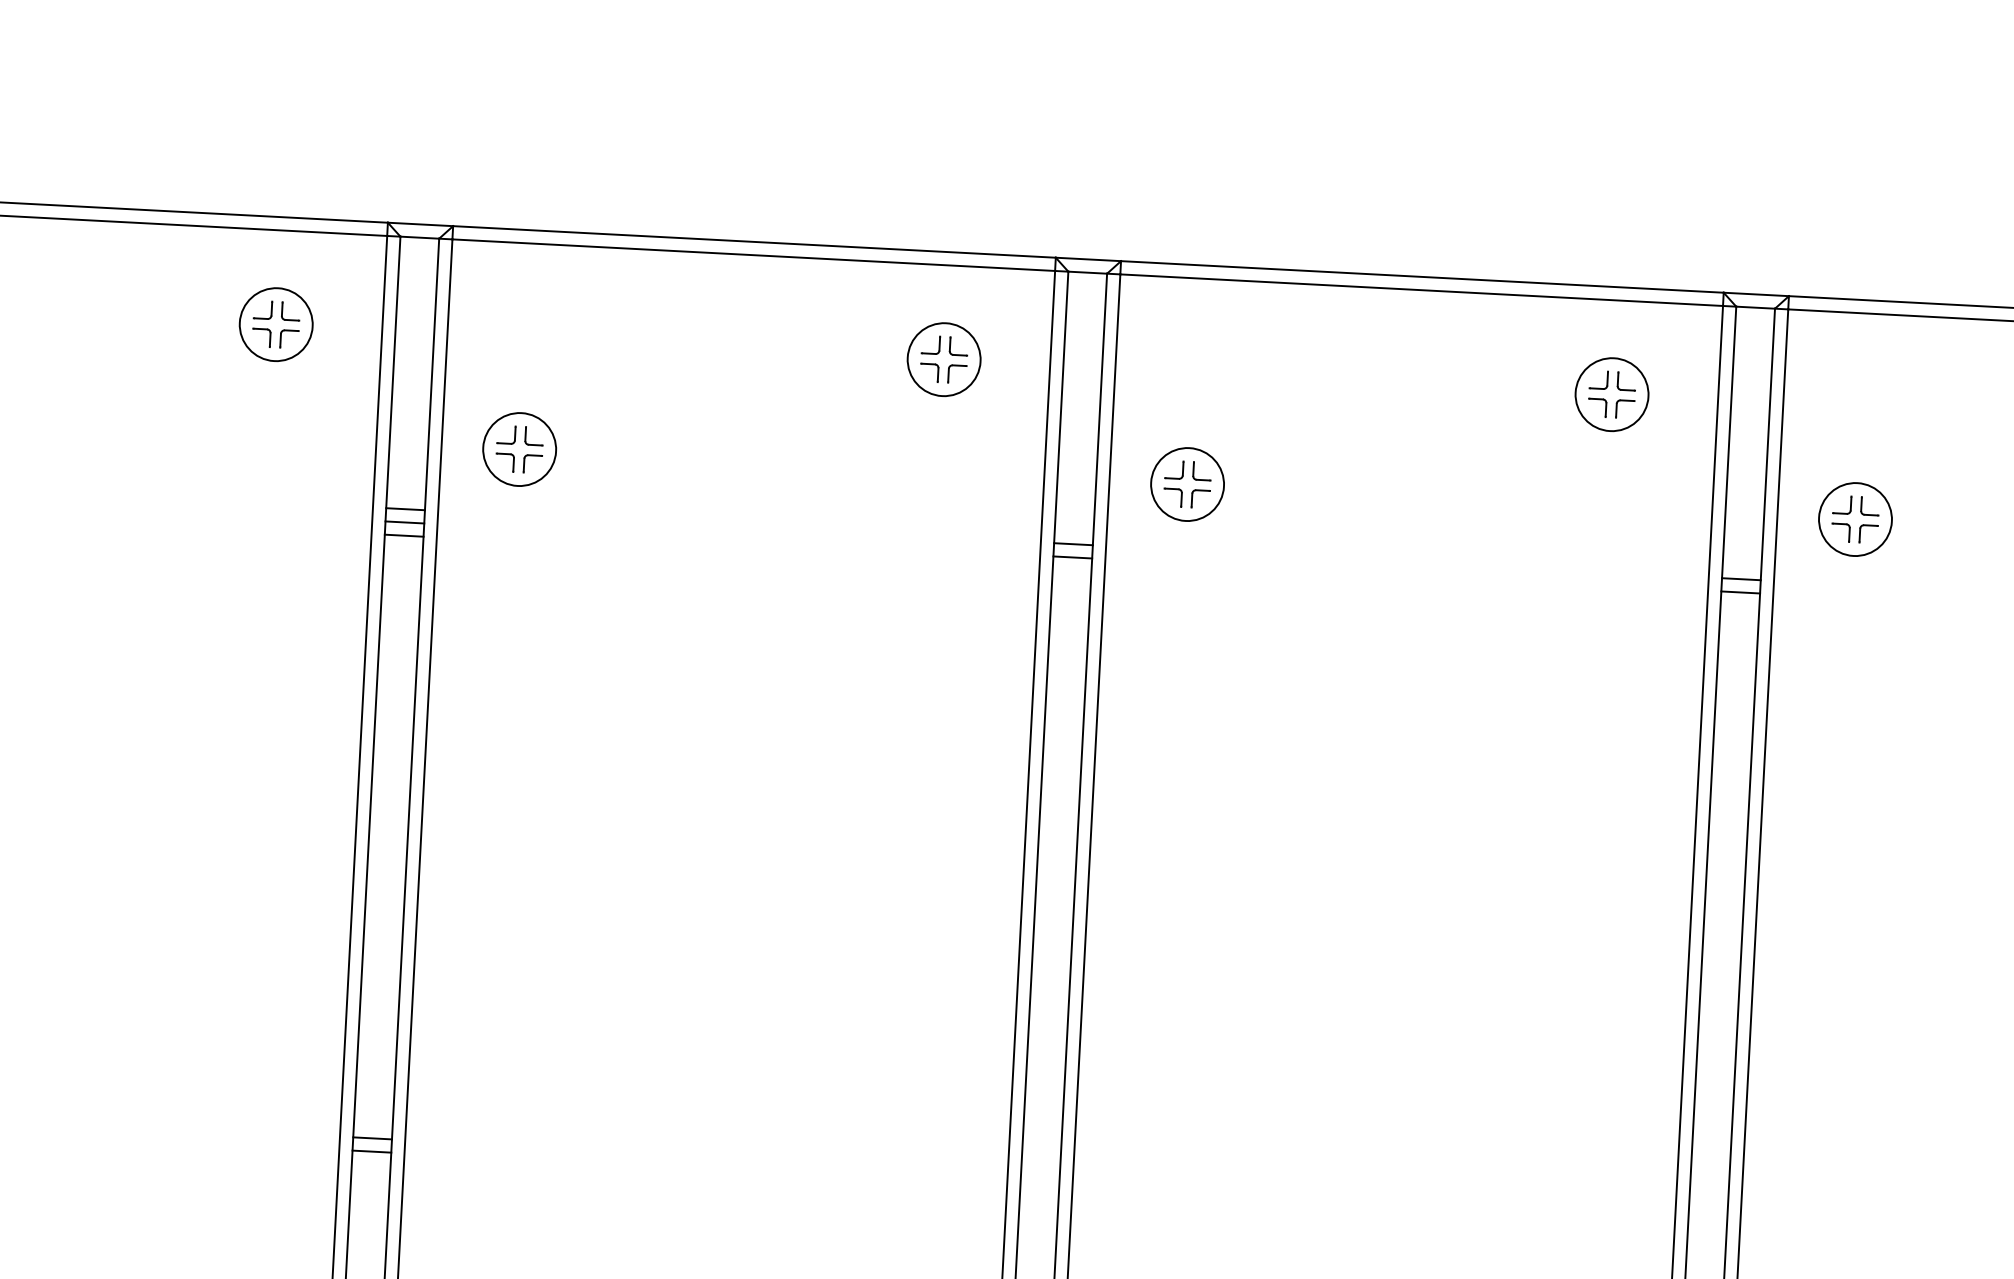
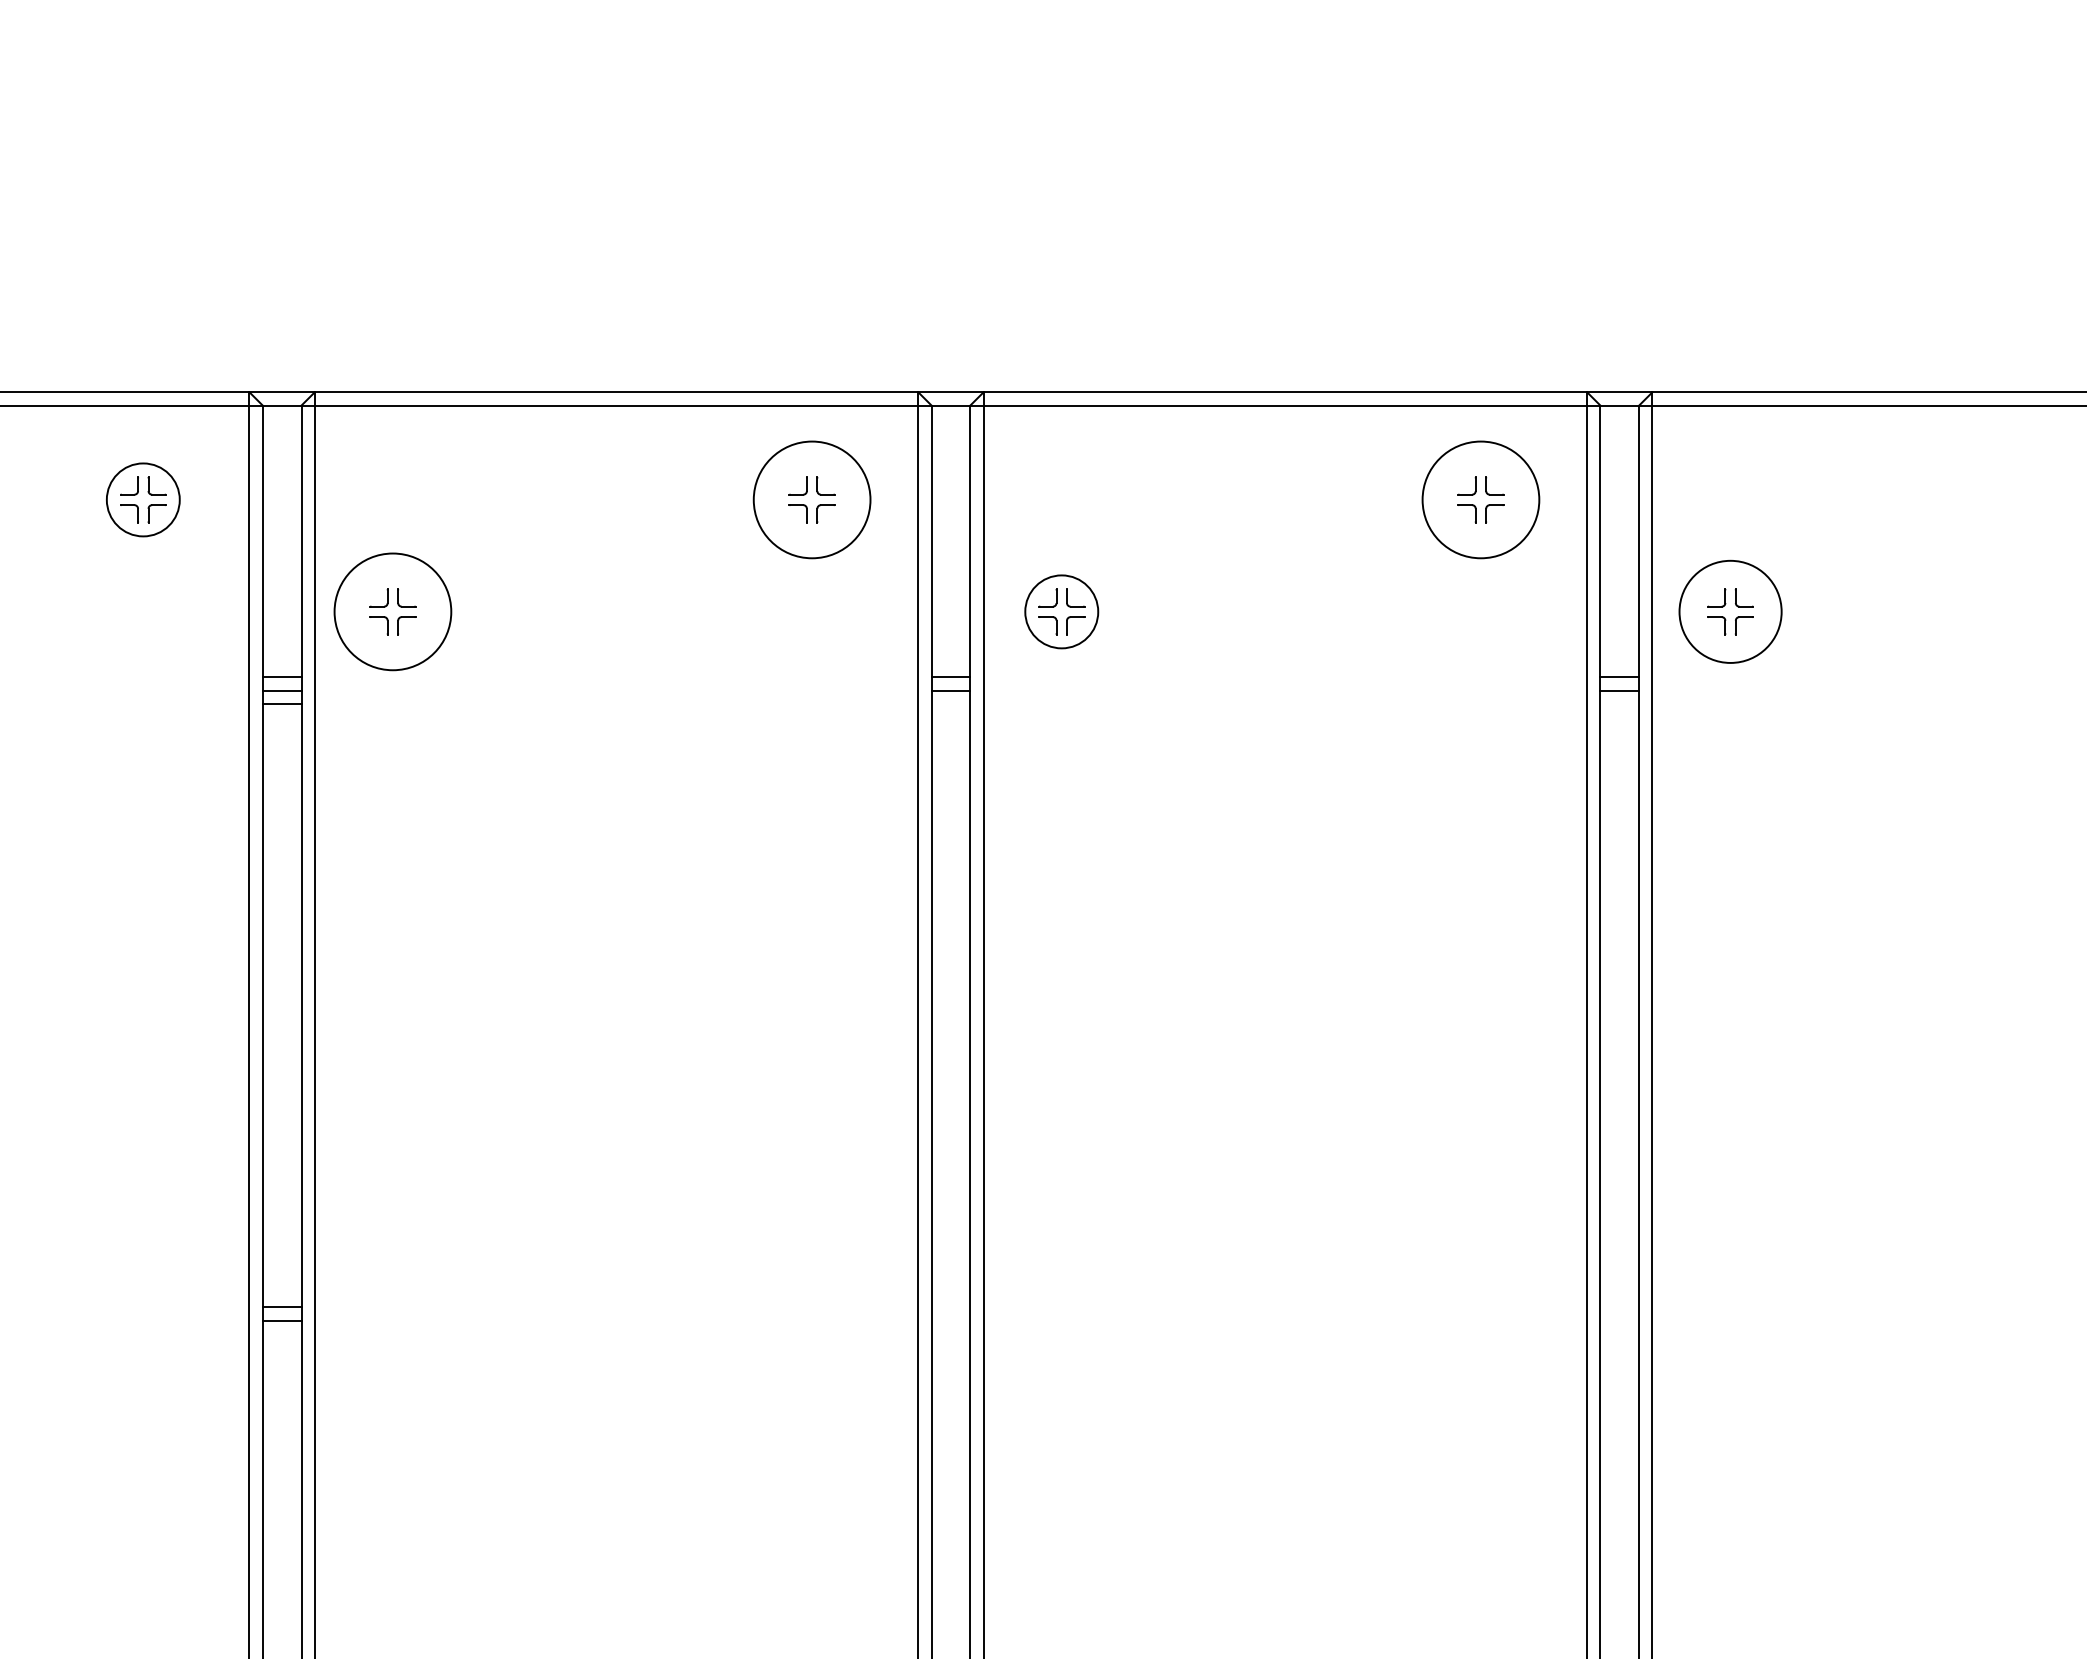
circle: (943, 359) -> (811, 499), size x1.6
circle: (1611, 394) -> (1480, 499), size x1.6
circle: (519, 449) -> (392, 611), size x1.6
circle: (1855, 519) -> (1730, 611), size x1.4

